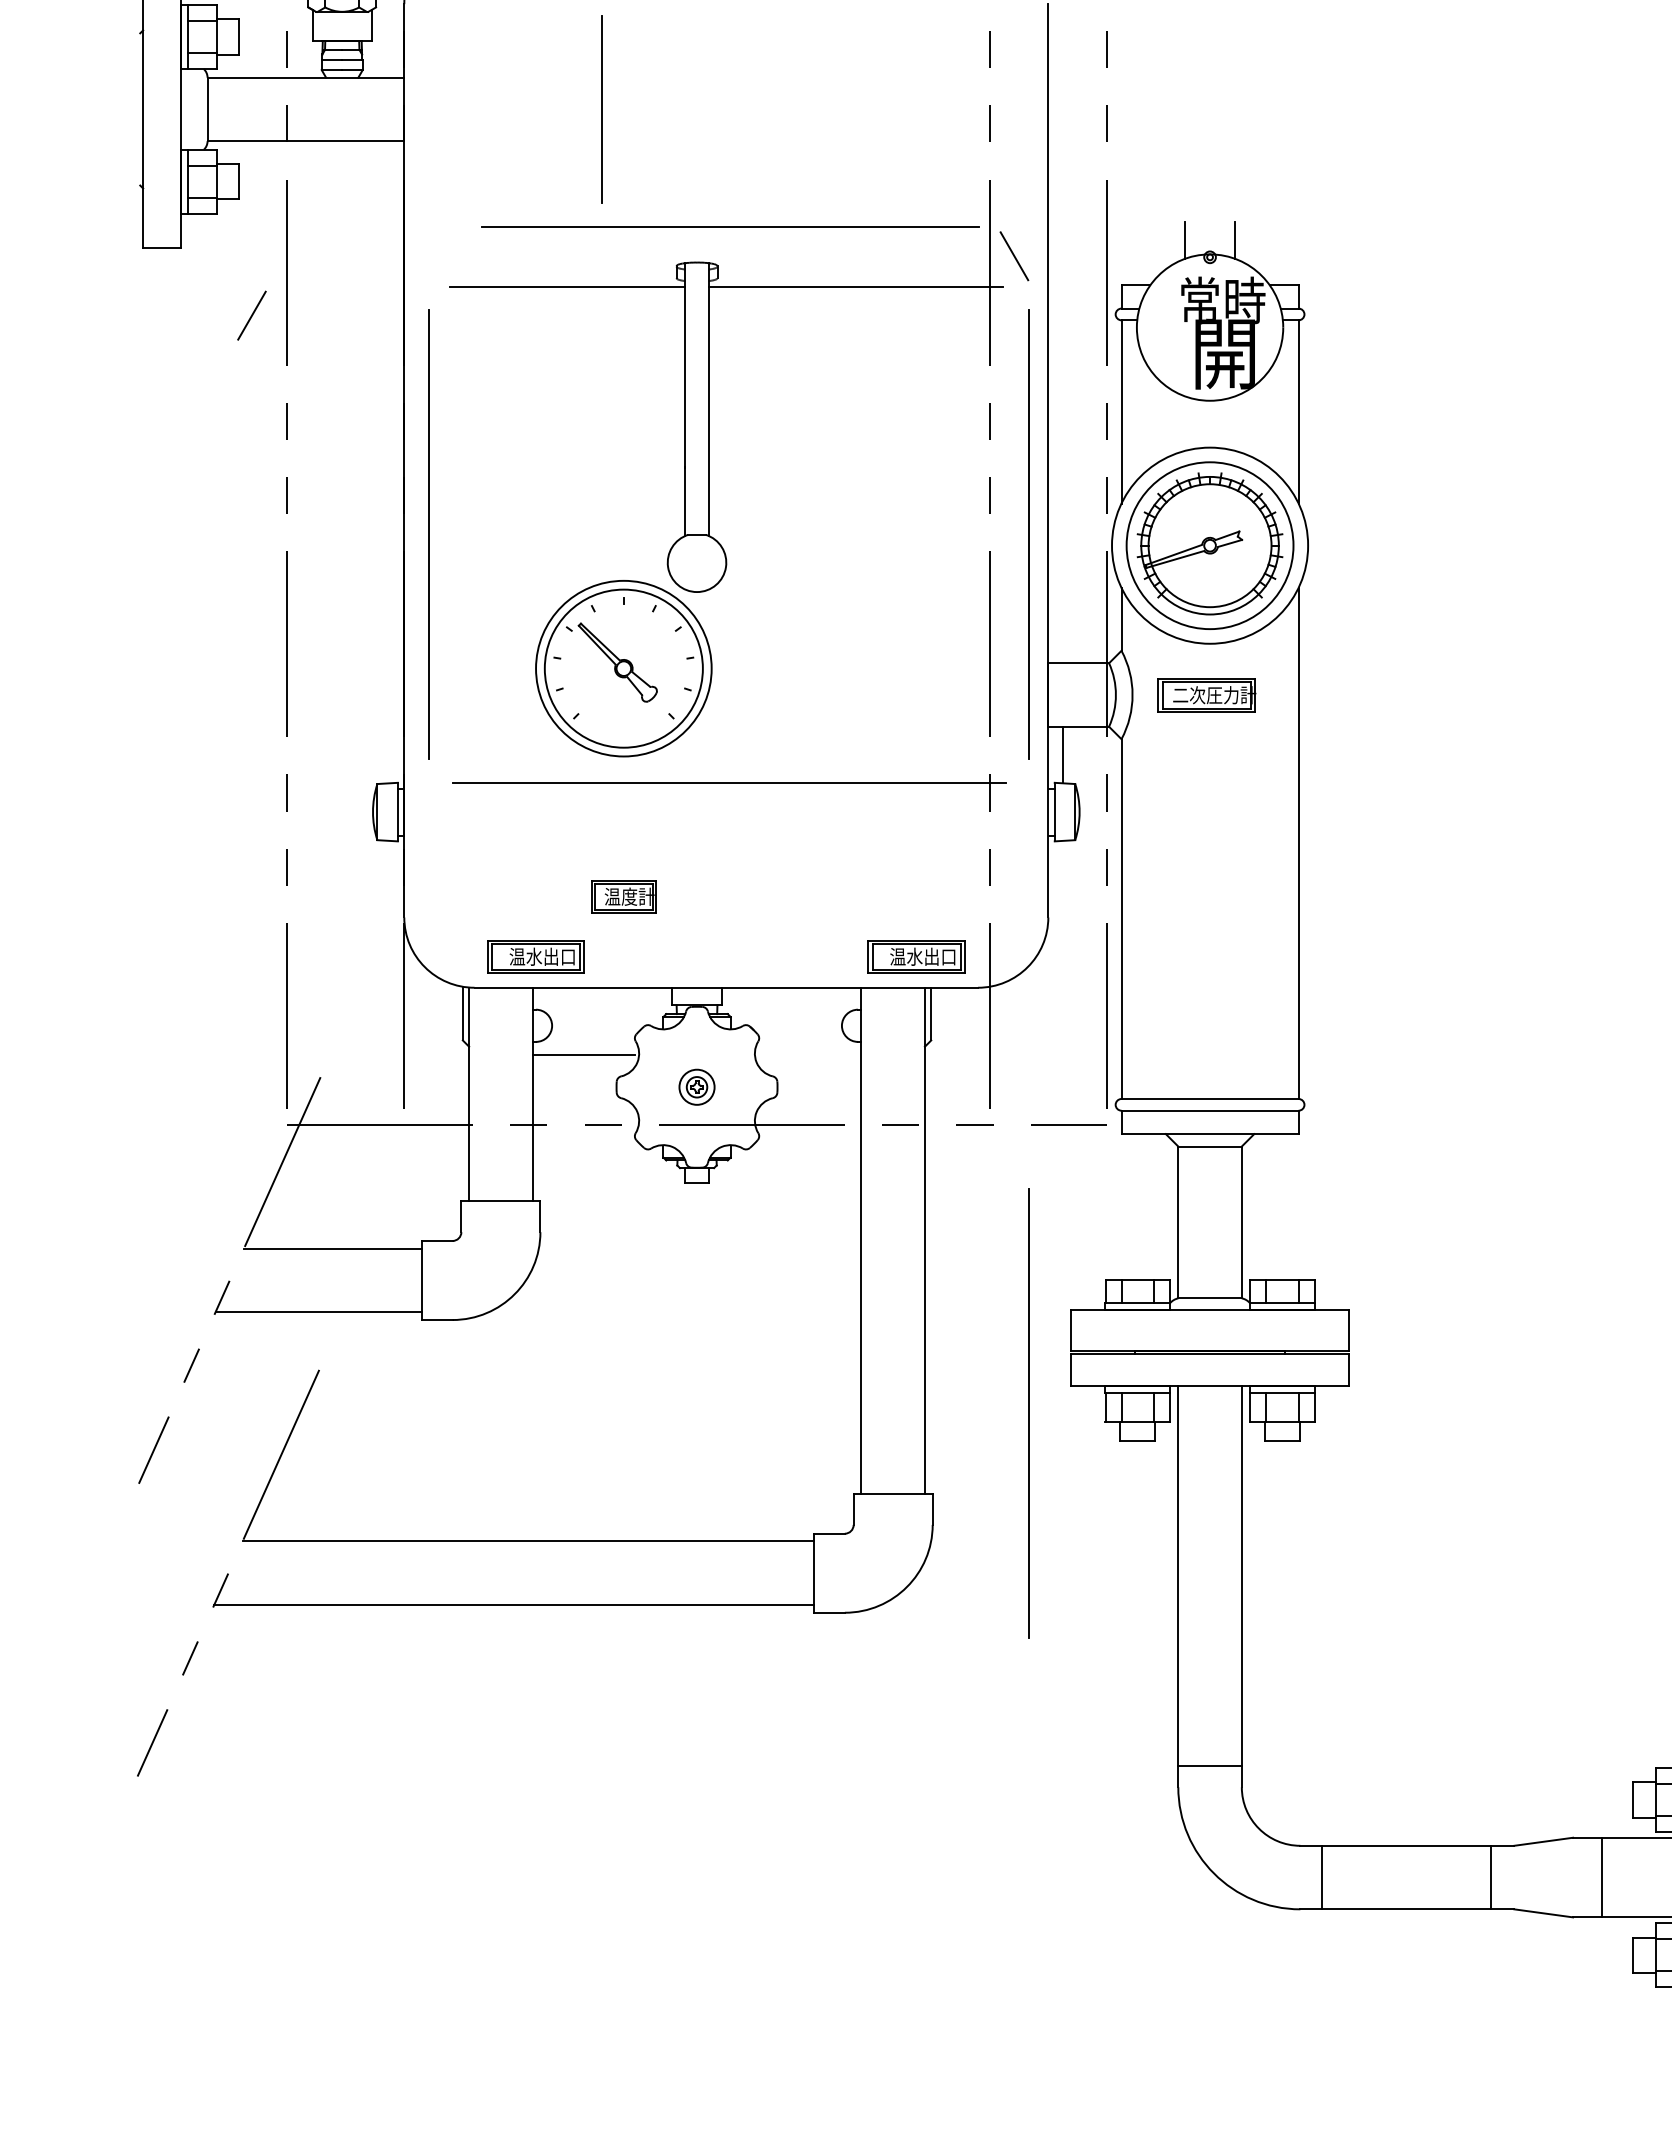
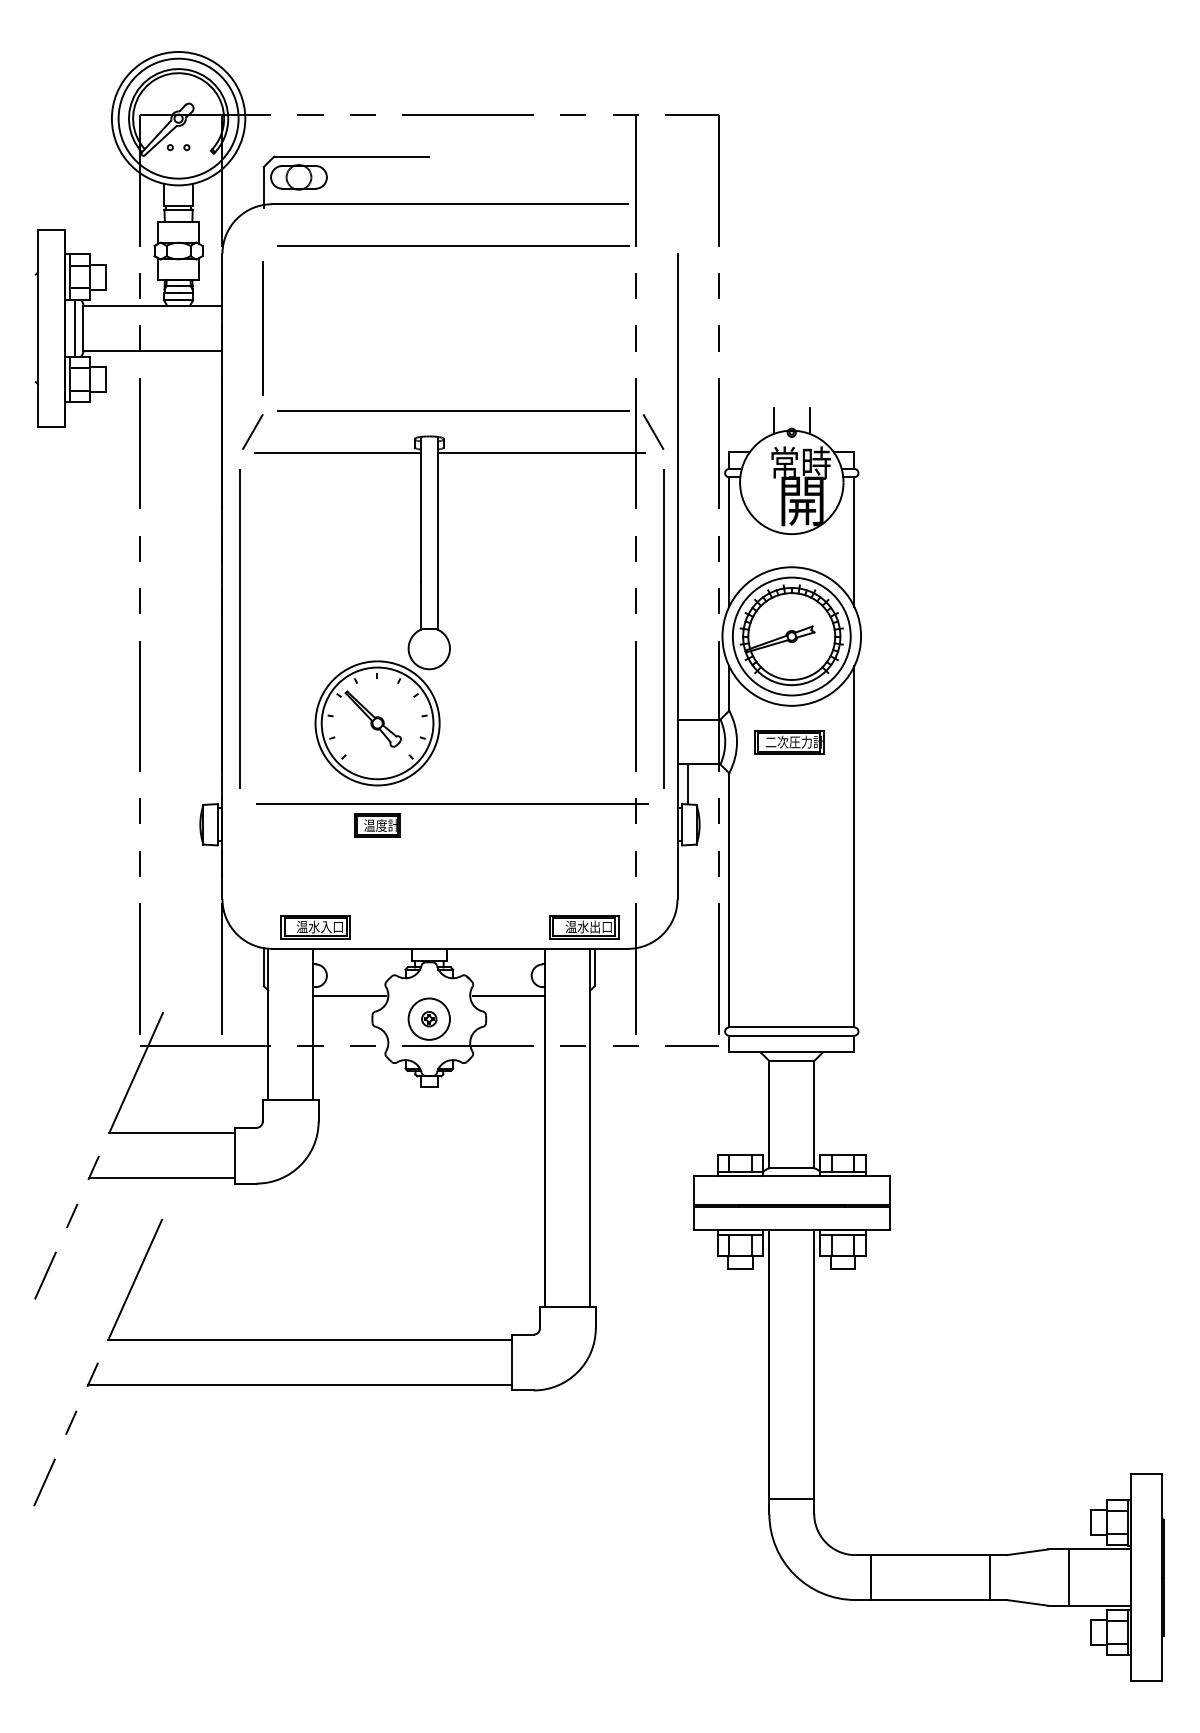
line: (196, 108) -> (75, 327), added
line: (601, 109) -> (262, 328), moved
line: (251, 314) -> (252, 431), moved
part: (623, 896) -> (377, 825), moved
text: (551, 956) -> (326, 926), 温水出口 -> 温水入口
line: (810, 1055) -> (509, 996), added
circle: (695, 1086) -> (428, 1018), size x1.67
line: (1028, 1413) -> (663, 1249), removed

